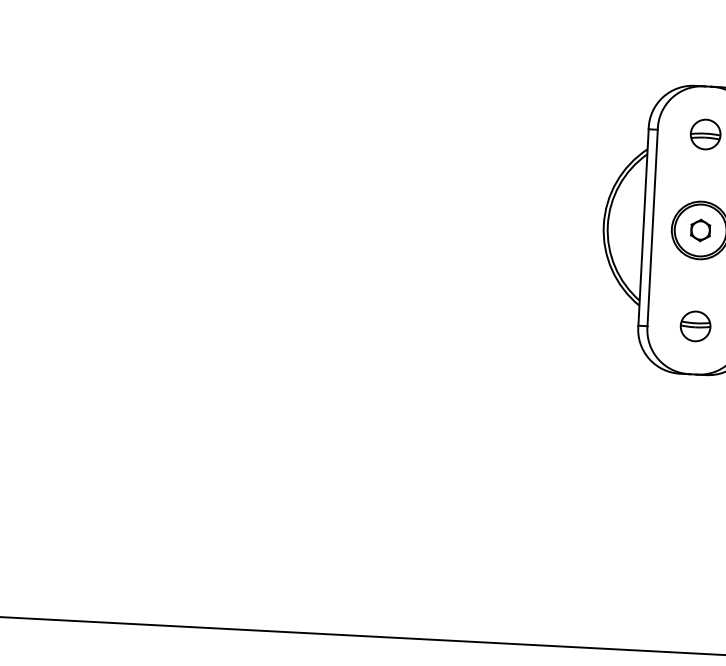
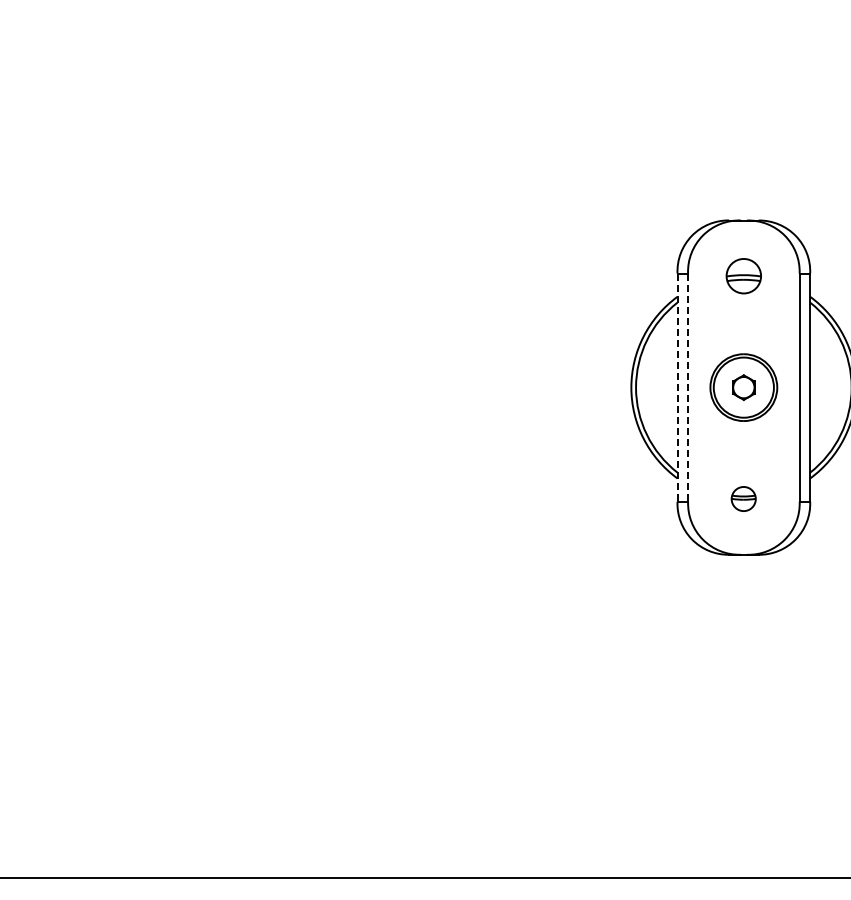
line: (643, 228) -> (677, 388), solid -> dashed
line: (652, 228) -> (688, 388), solid -> dashed
part: (695, 325) -> (743, 498), size x0.7

